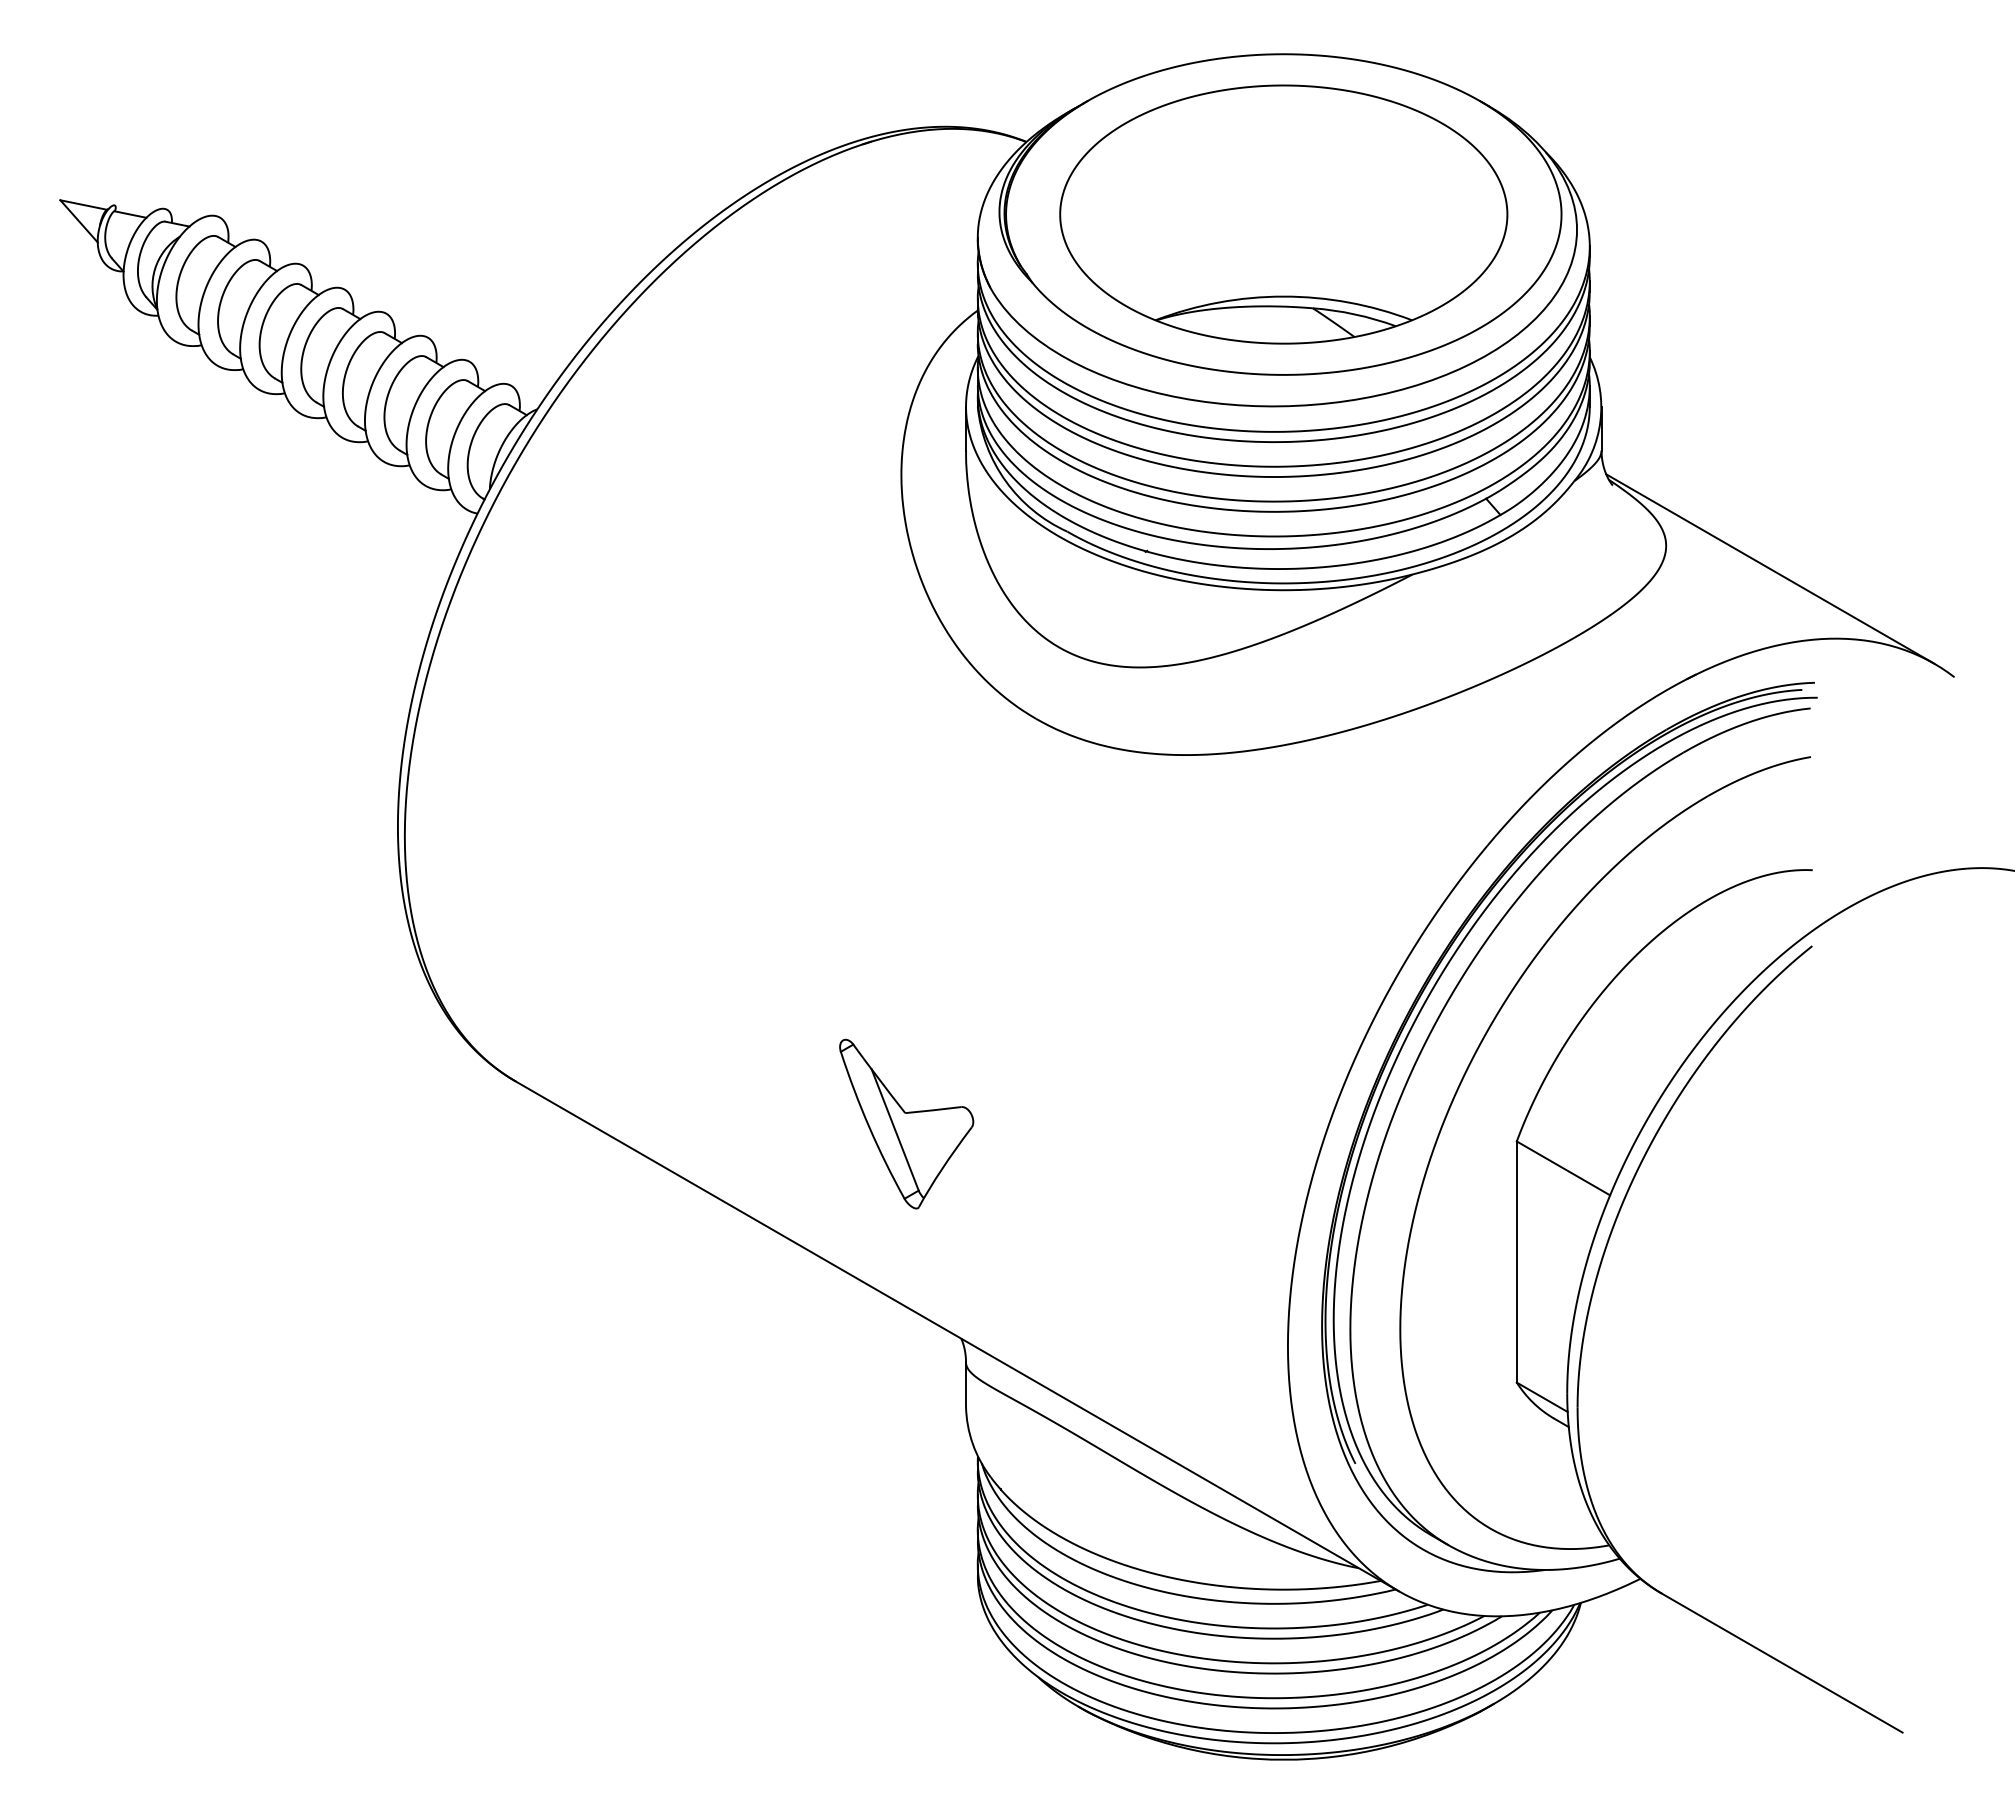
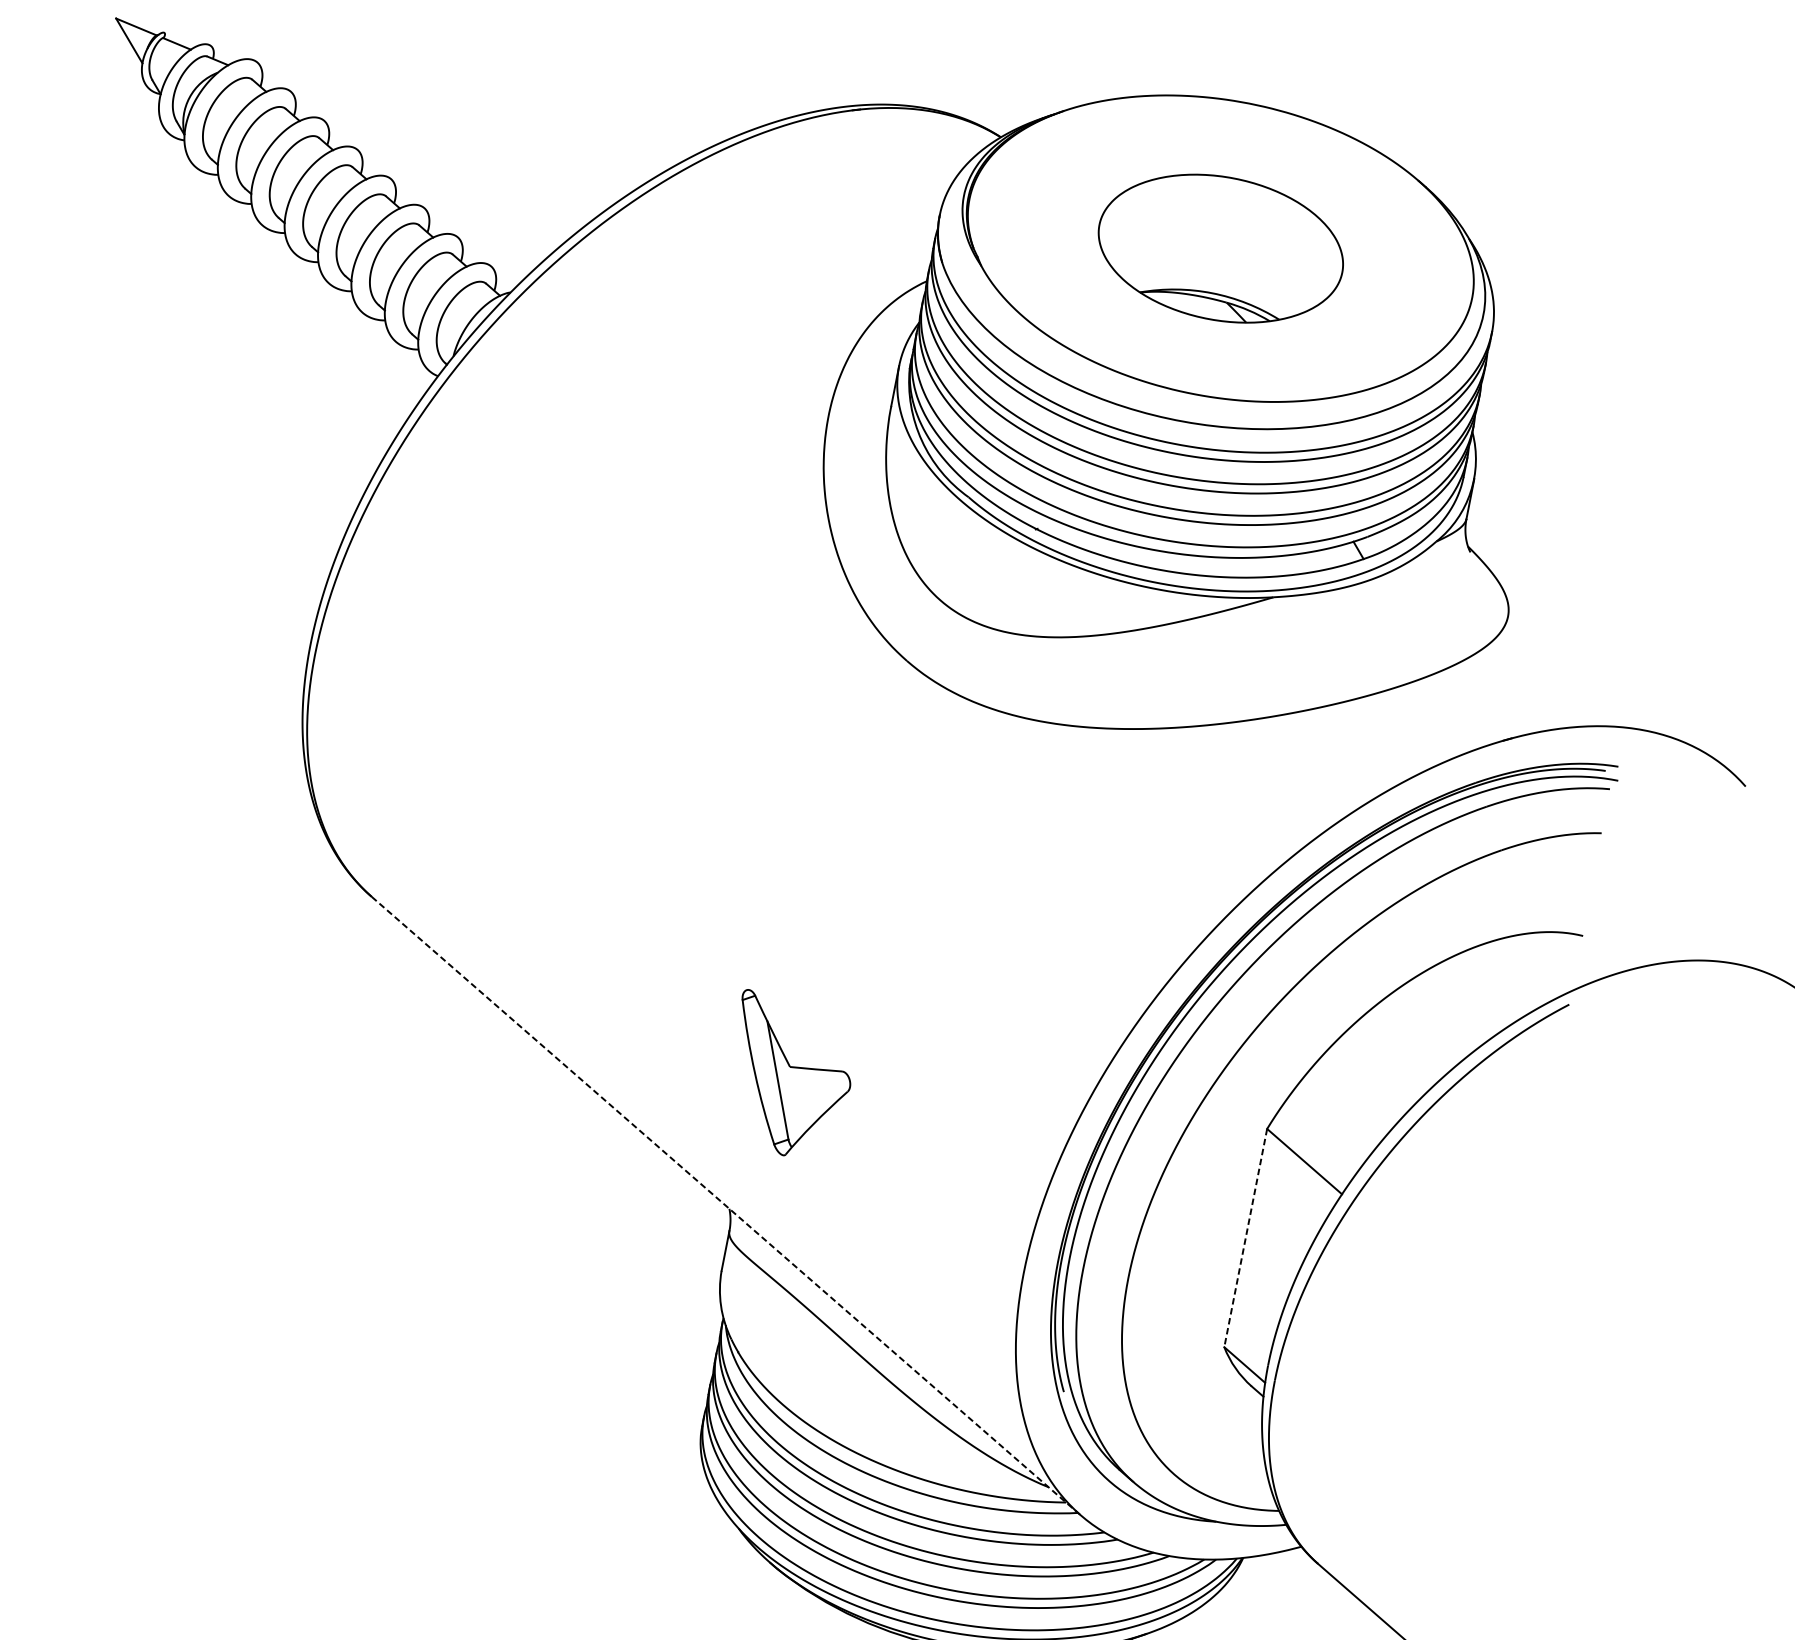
part: (1283, 214) -> (1220, 248), size x0.6
line: (1770, 568) -> (1598, 655), removed
part: (906, 1123) -> (789, 1076), moved
line: (1516, 1262) -> (1245, 1238), solid -> dashed
line: (957, 1336) -> (726, 1206), solid -> dashed

